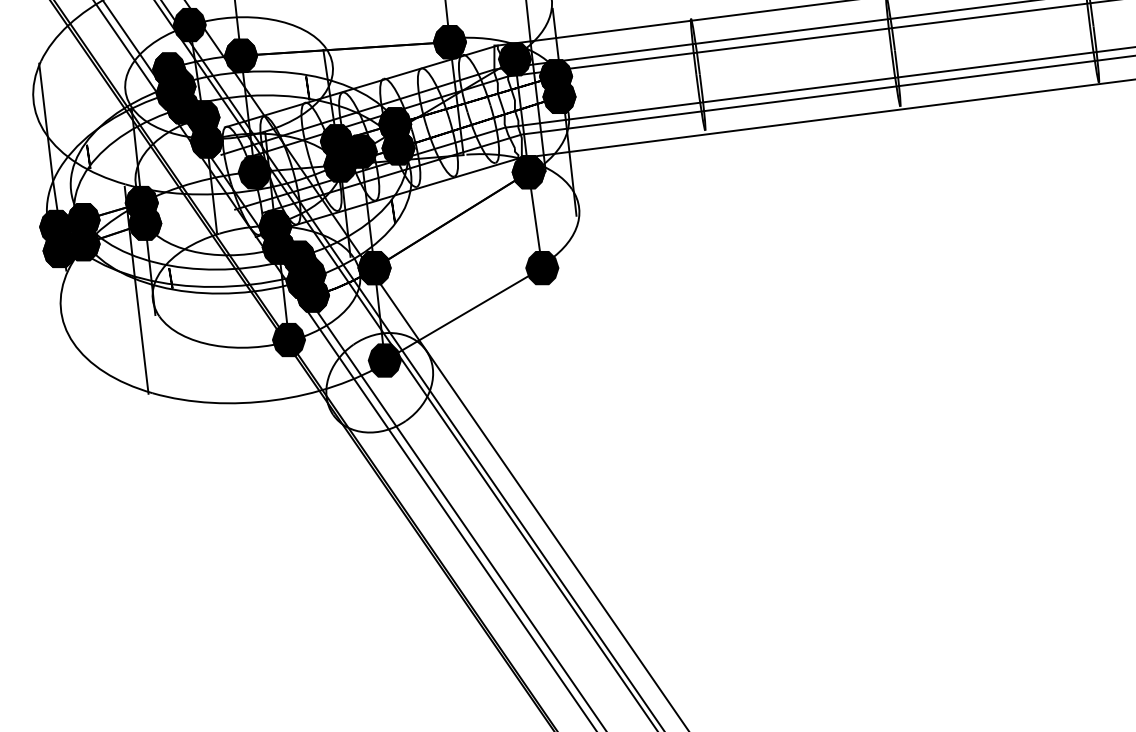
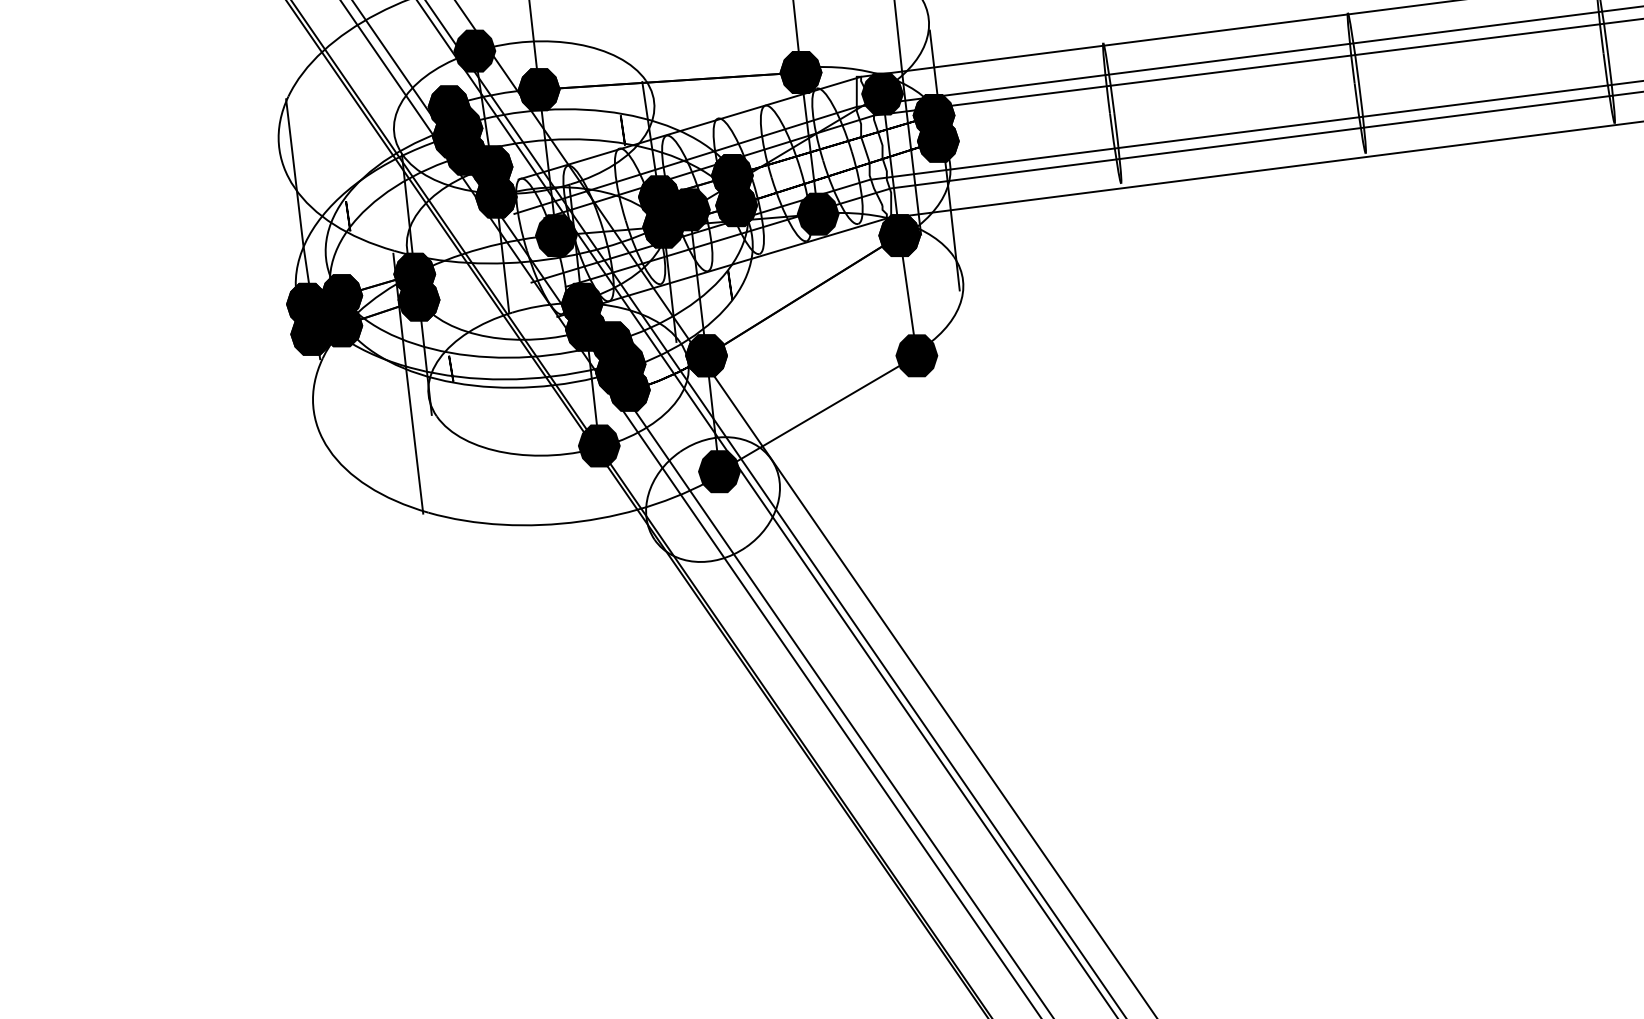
fill: (463, 154) -> (817, 213), added

